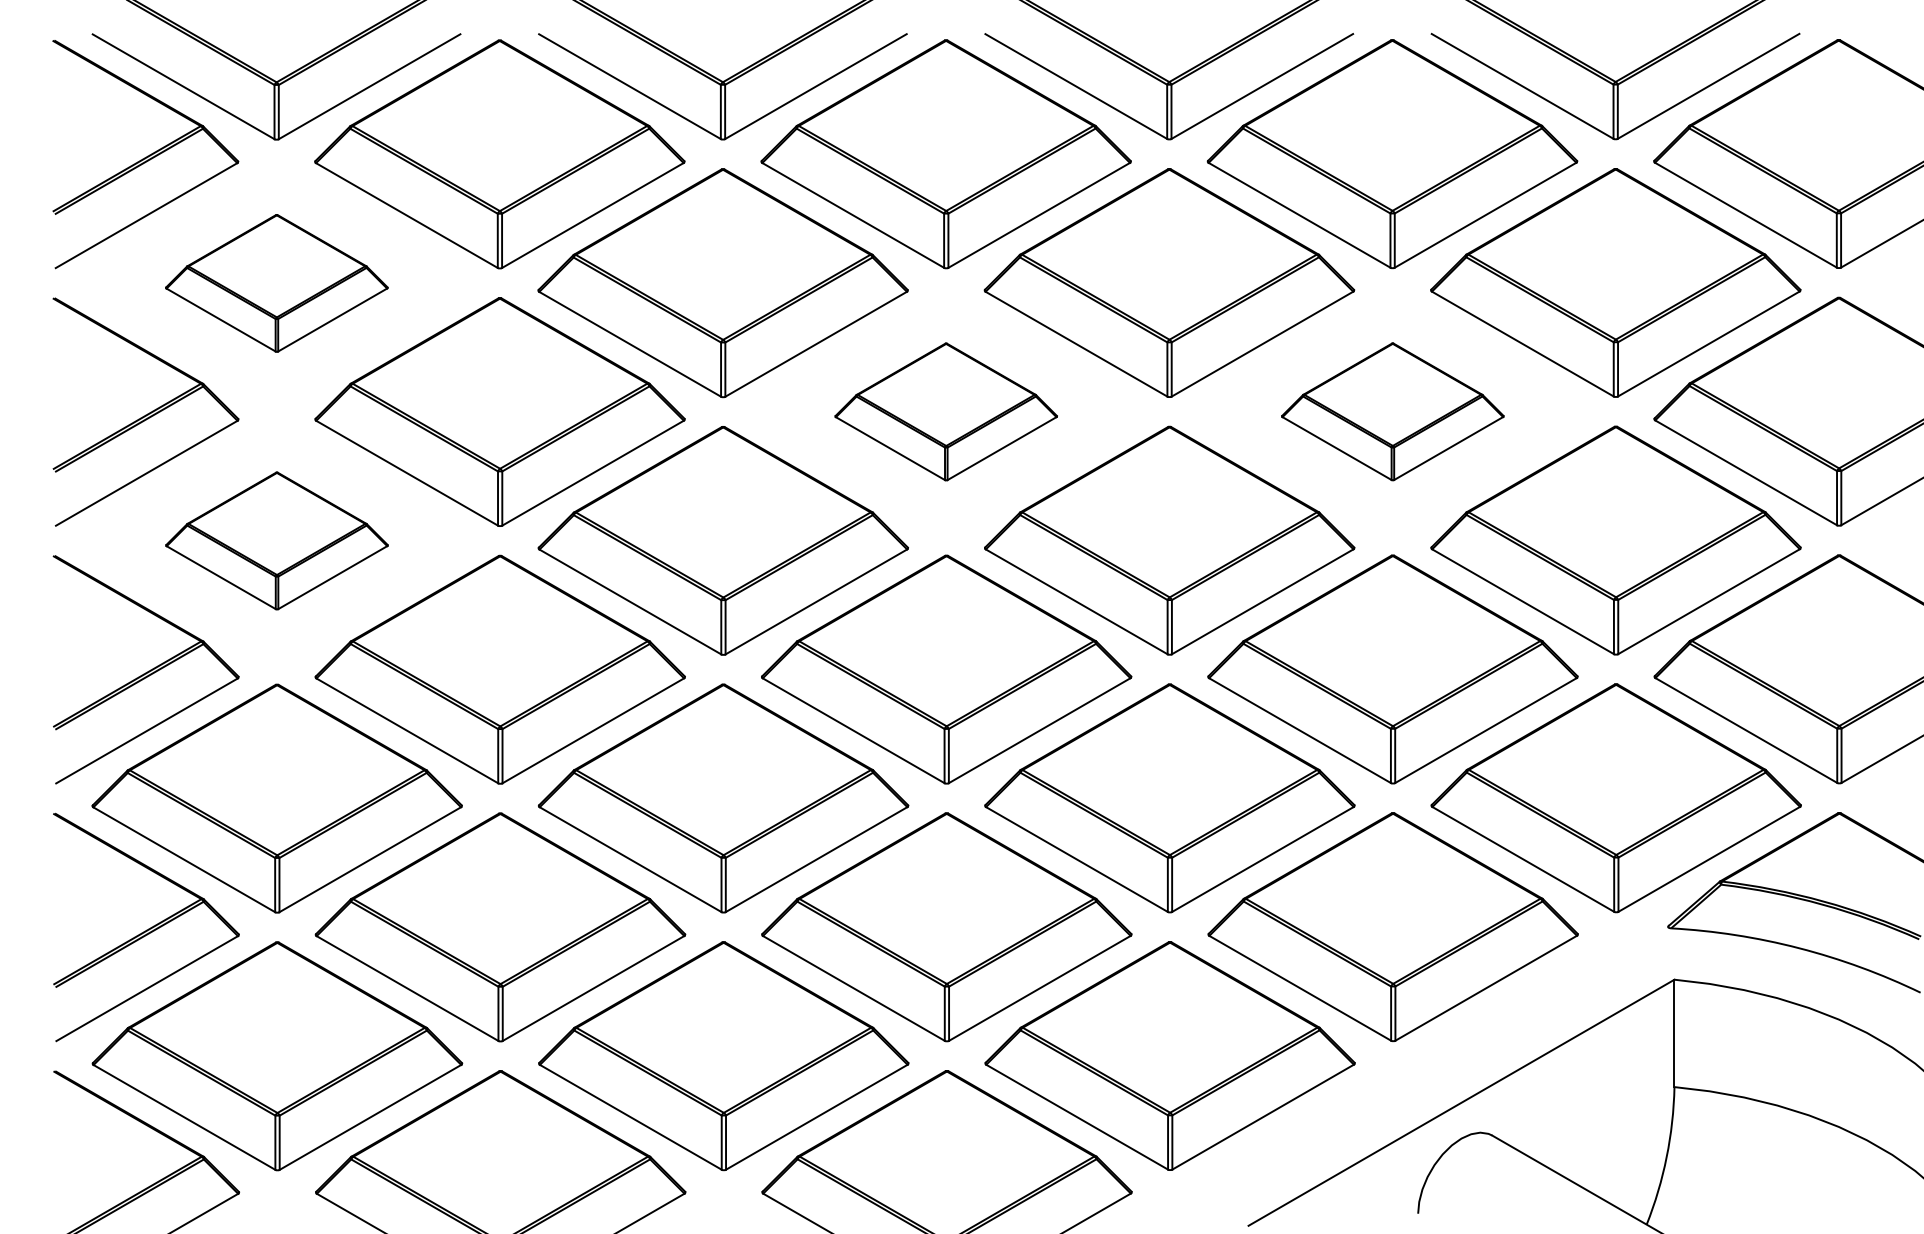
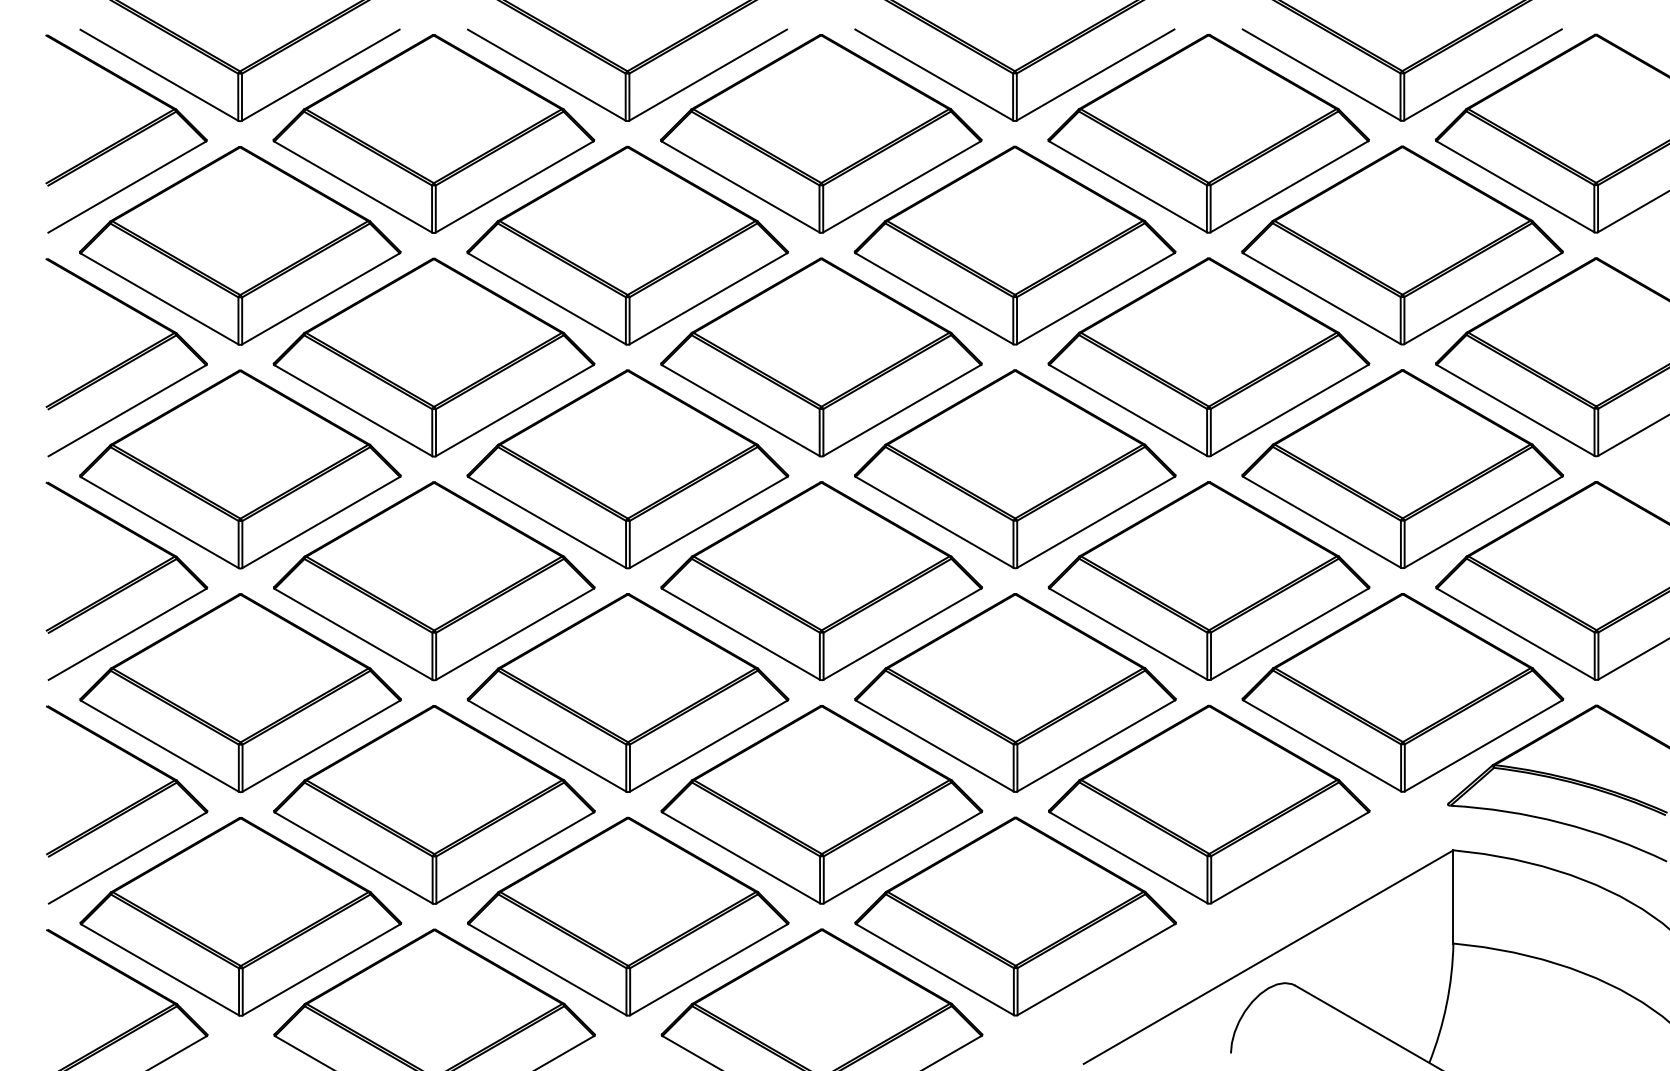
part: (276, 283) -> (239, 246), size x1.67
part: (945, 411) -> (820, 357), size x1.67
part: (1392, 411) -> (1208, 357), size x1.67
part: (276, 540) -> (239, 469), size x1.67

